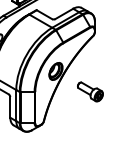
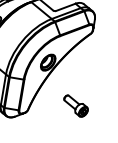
part: (90, 91) -> (75, 105), moved

